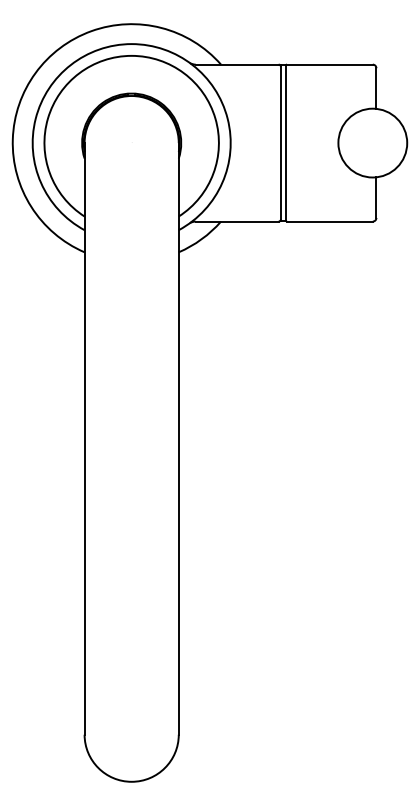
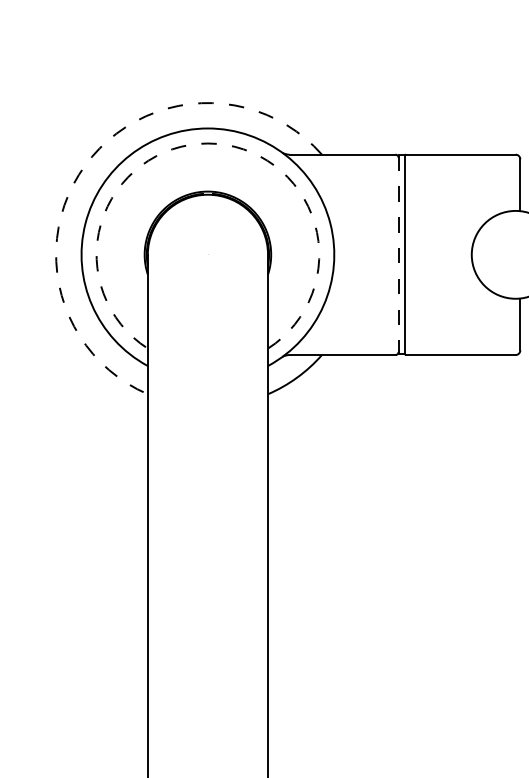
arc: (131, 55) -> (207, 143), solid -> dashed
arc: (35, 73) -> (85, 166), solid -> dashed
line: (281, 143) -> (399, 255), solid -> dashed

